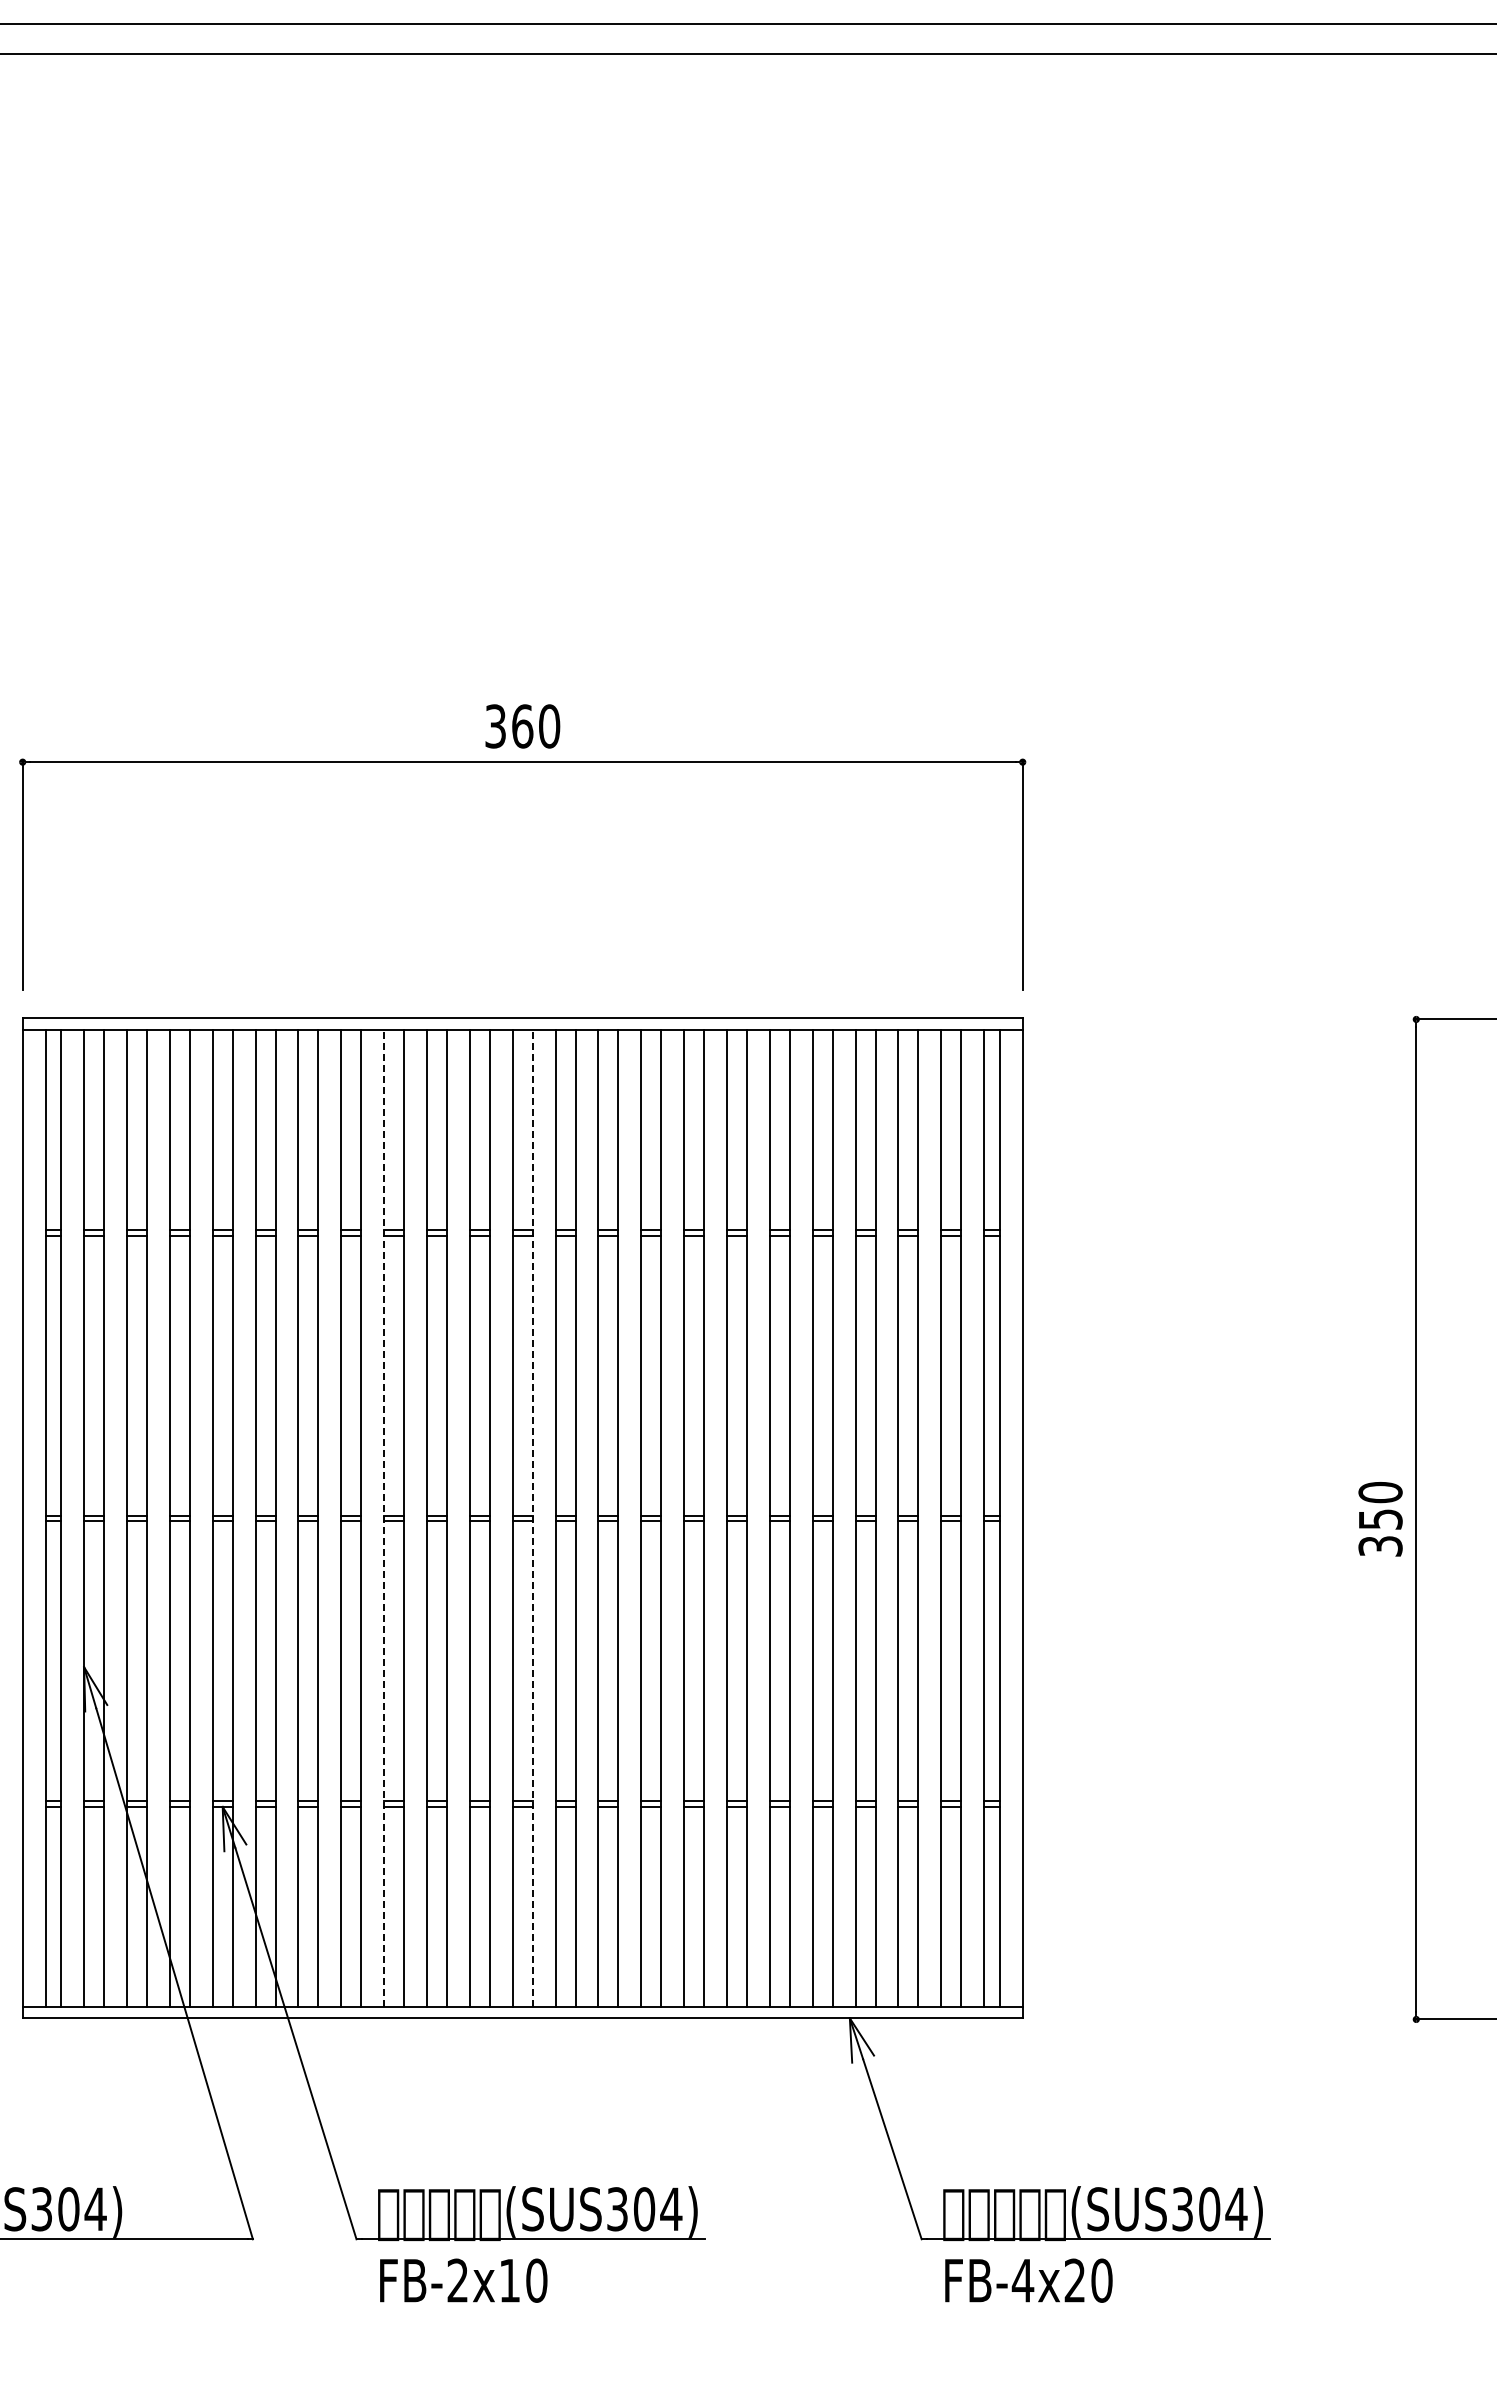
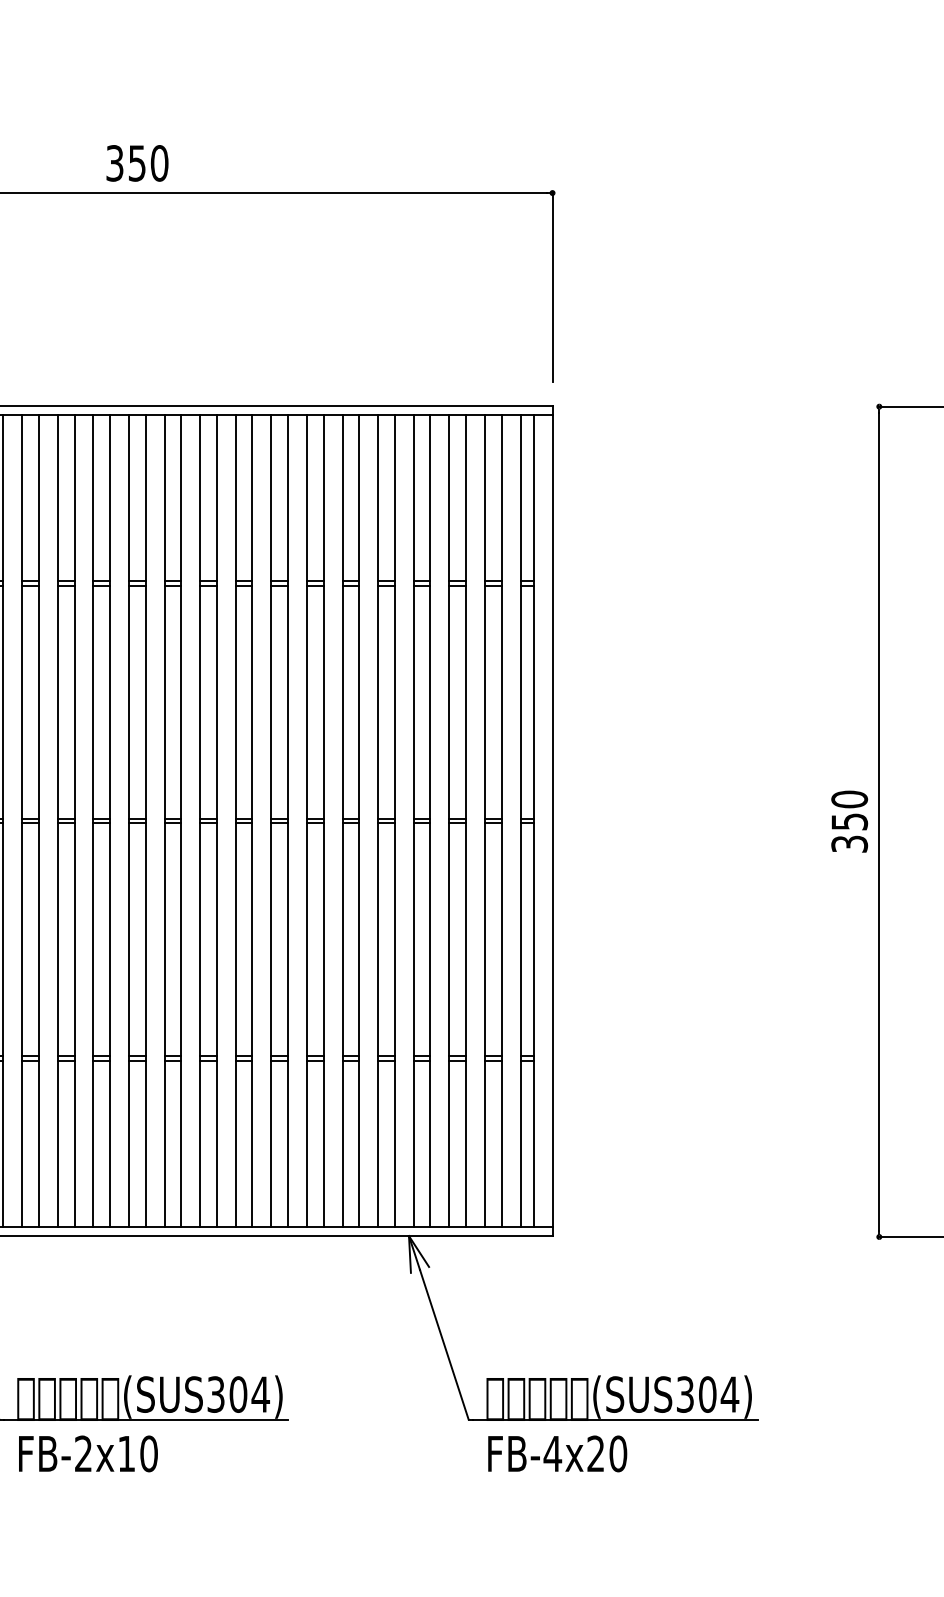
text: (522, 726) -> (137, 163), 360 -> 350
line: (384, 1518) -> (22, 821), dashed -> solid
line: (532, 1518) -> (145, 821), dashed -> solid

